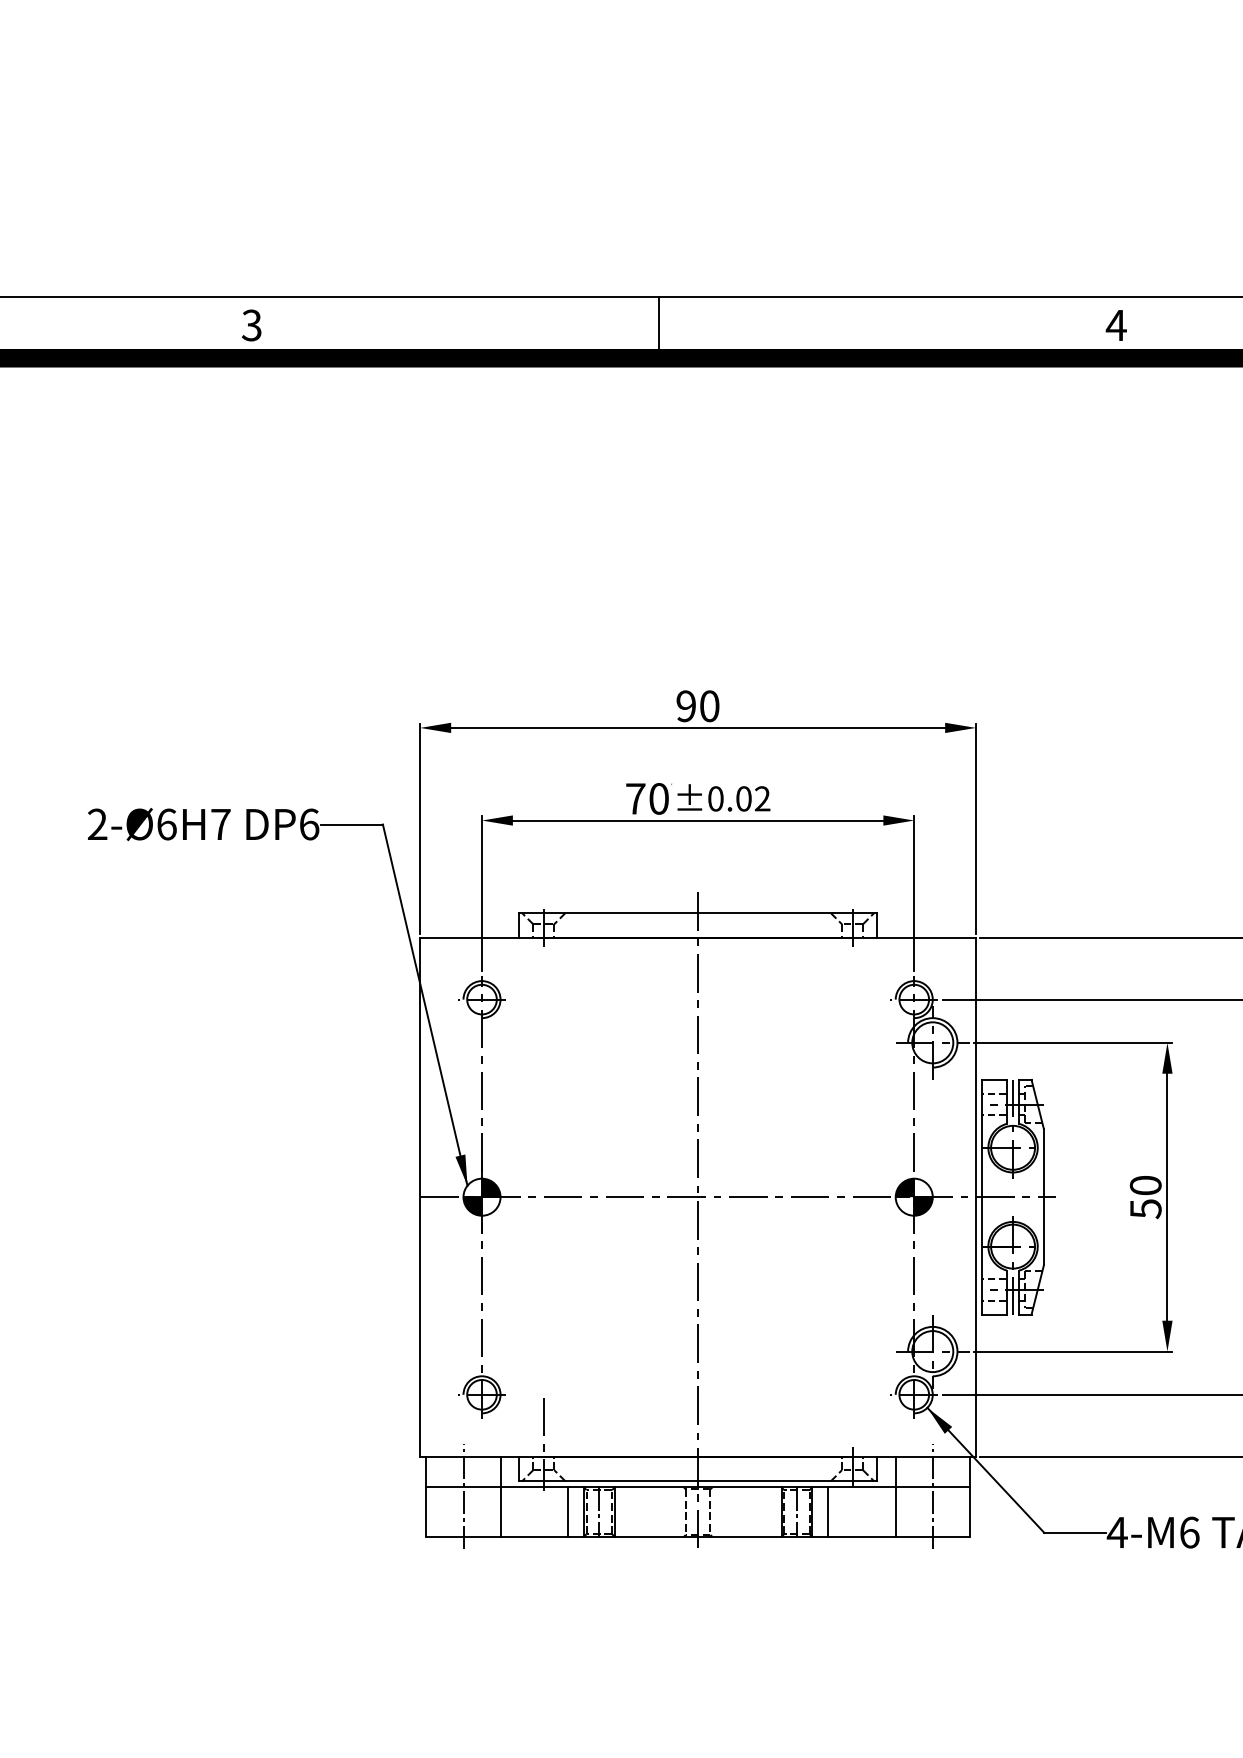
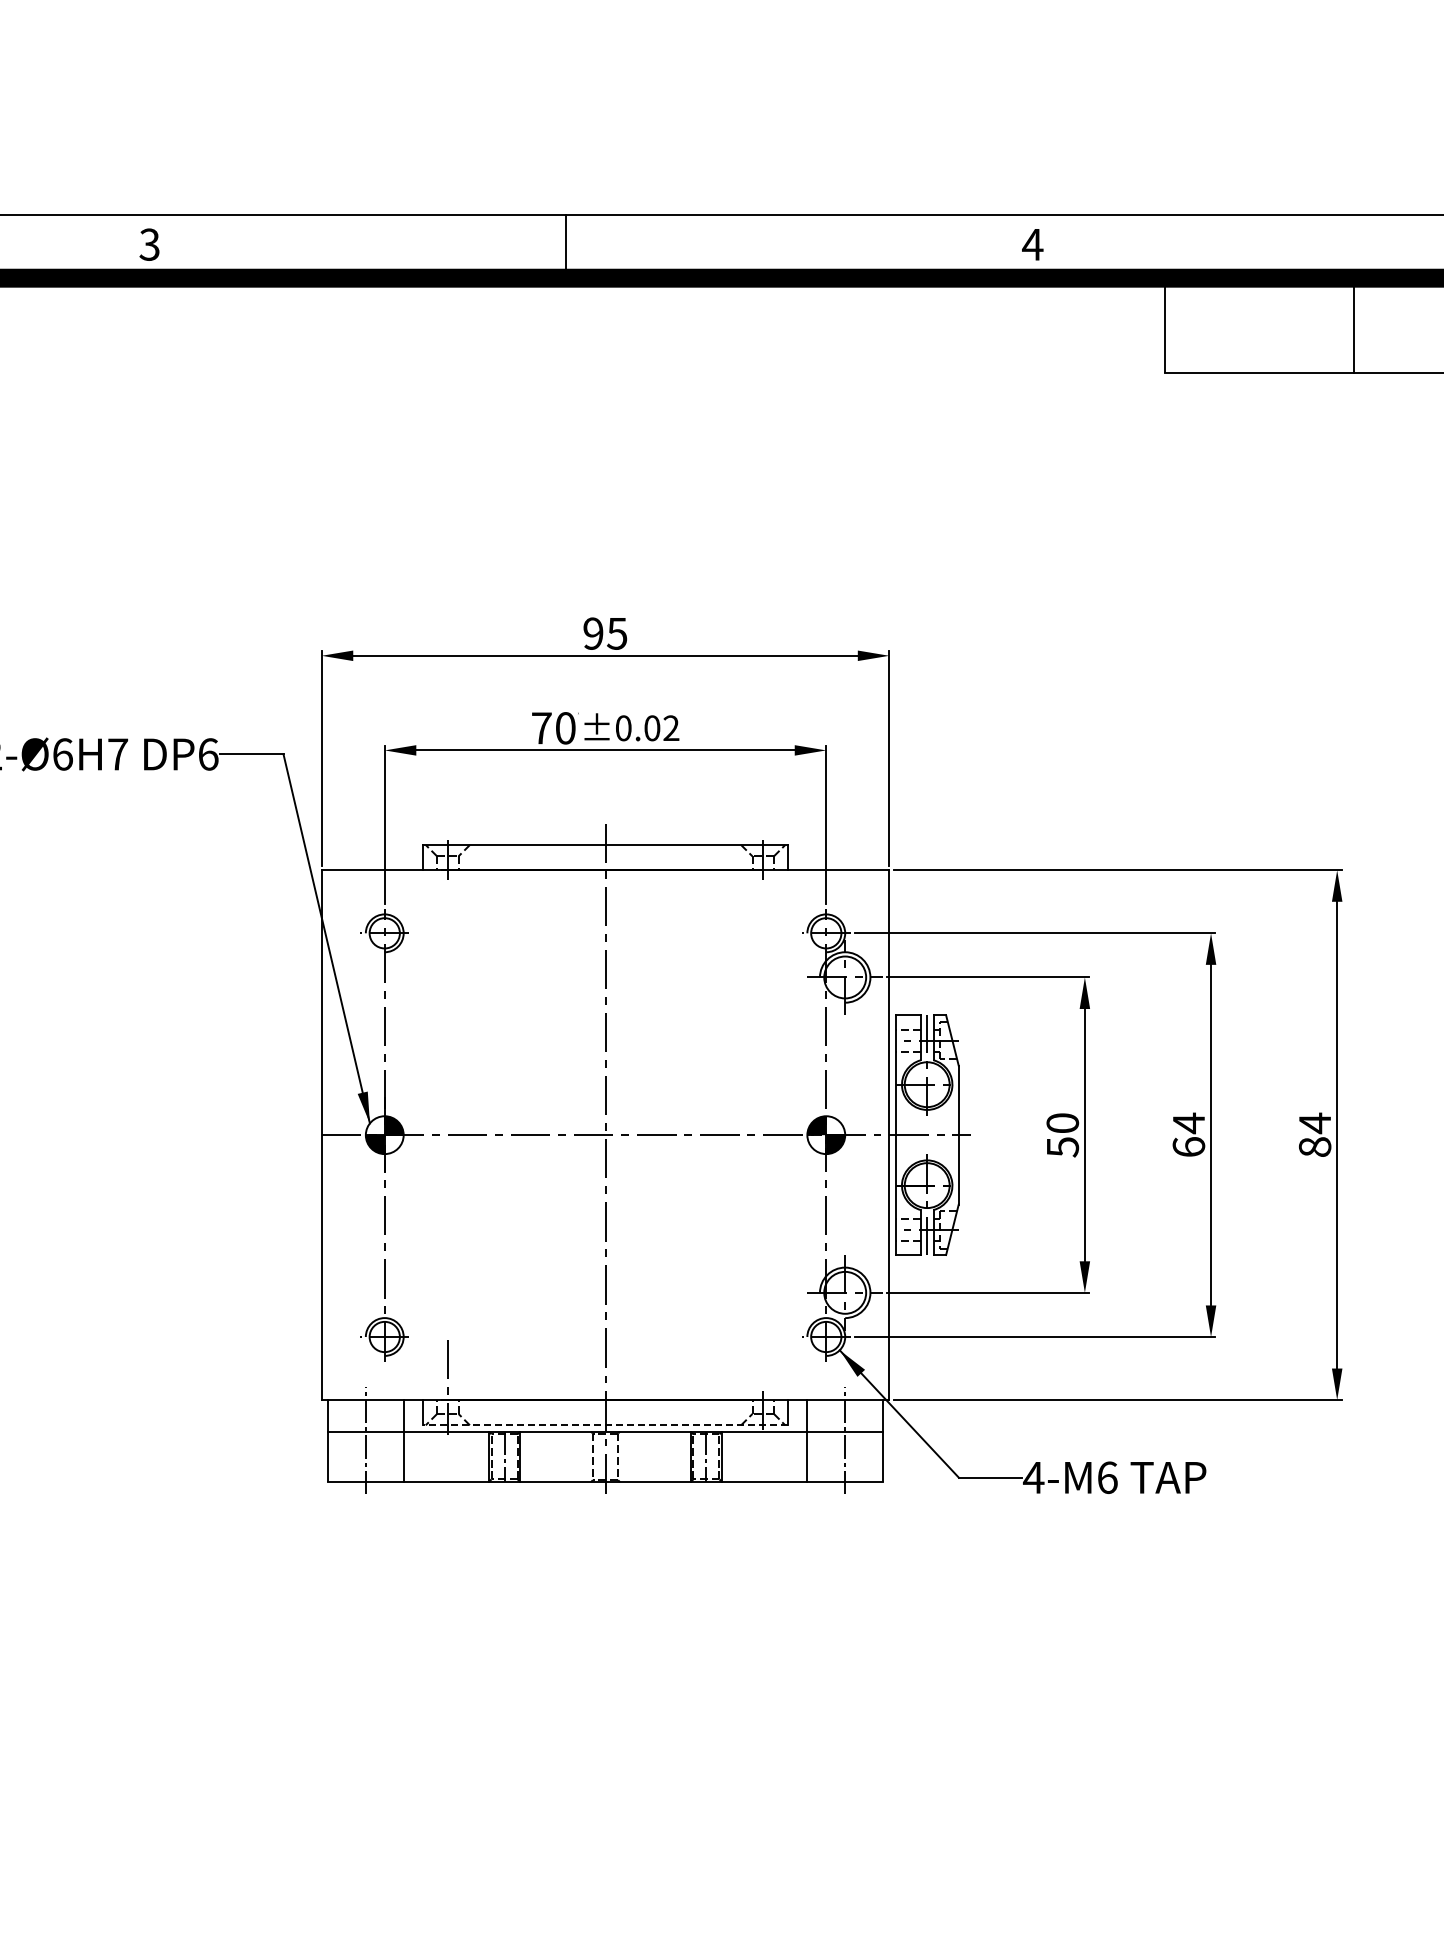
text: (709, 706) -> (617, 633), 90 -> 95
line: (698, 1481) -> (605, 1425), solid -> dashed
line: (568, 1511) -> (473, 1456), removed
line: (827, 1511) -> (737, 1456), removed

